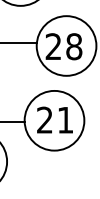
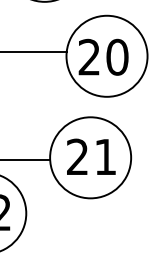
text: (74, 46) -> (117, 57), 28 -> 20

